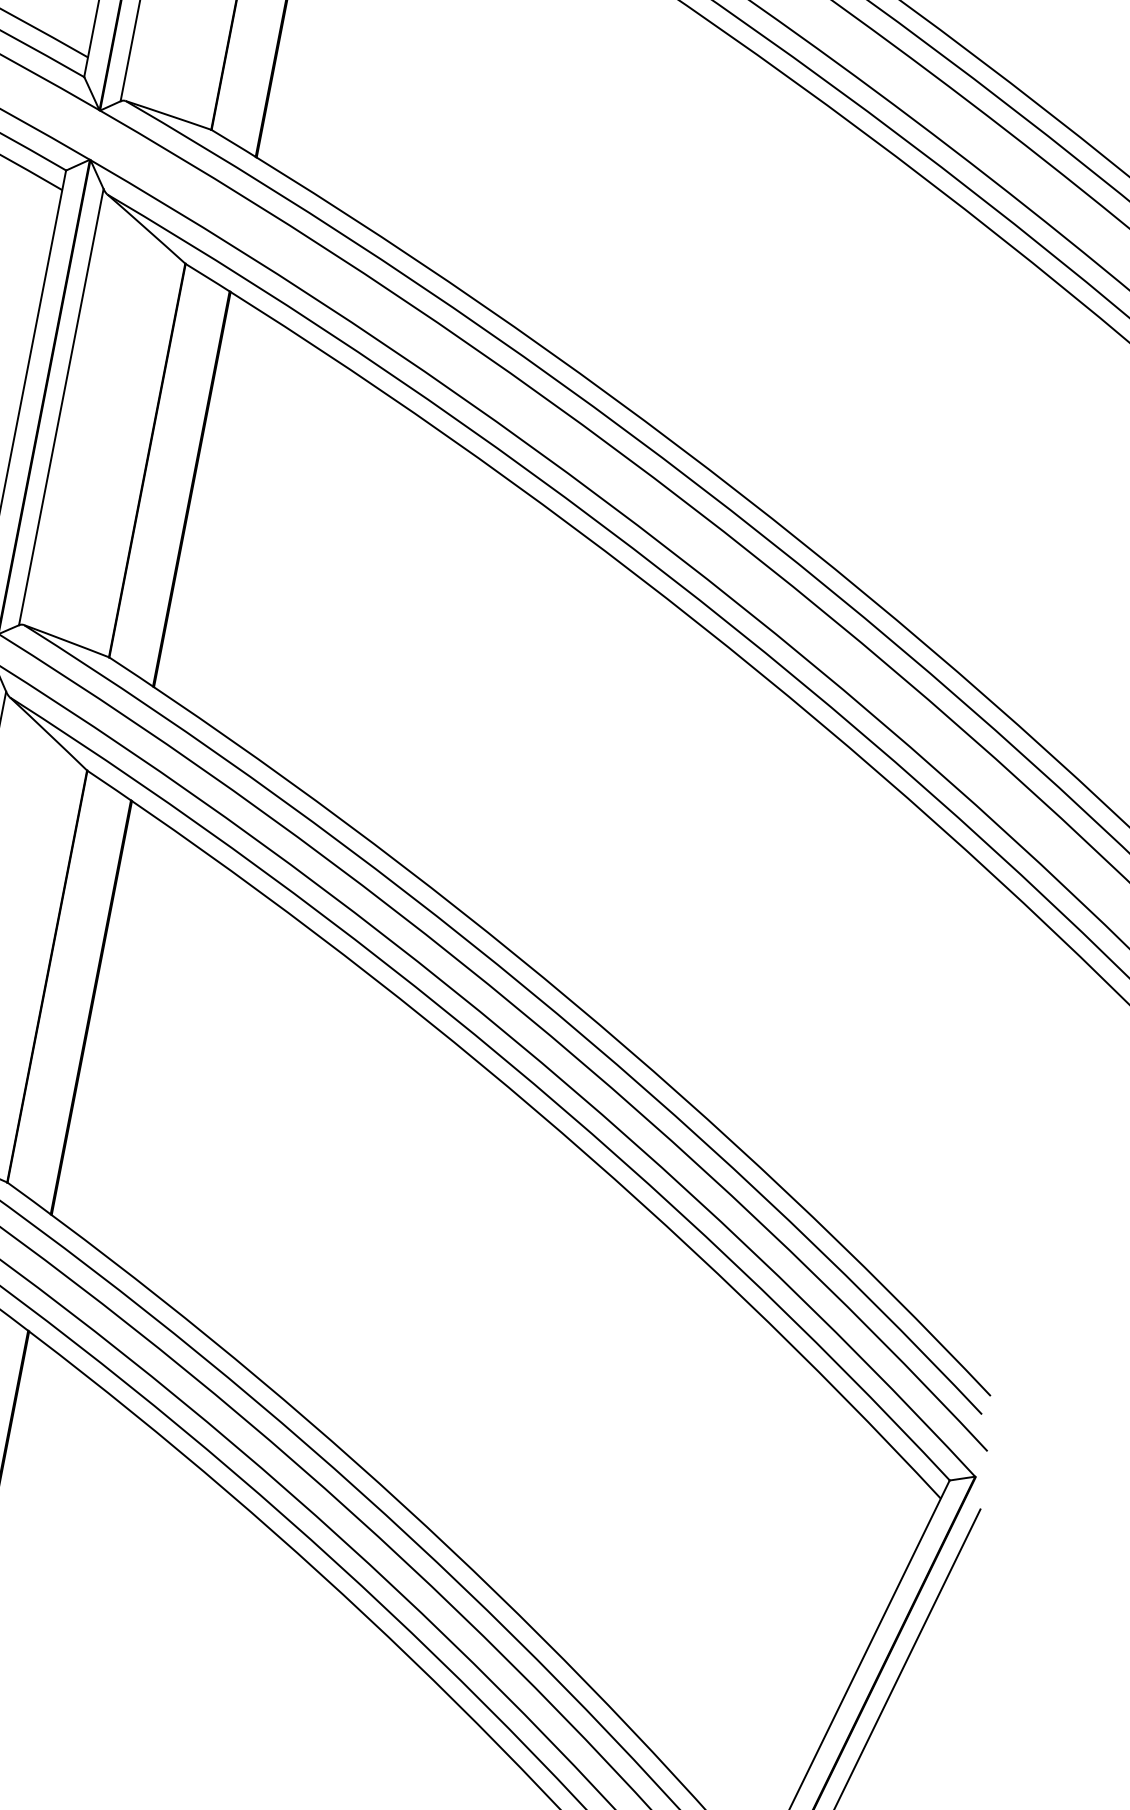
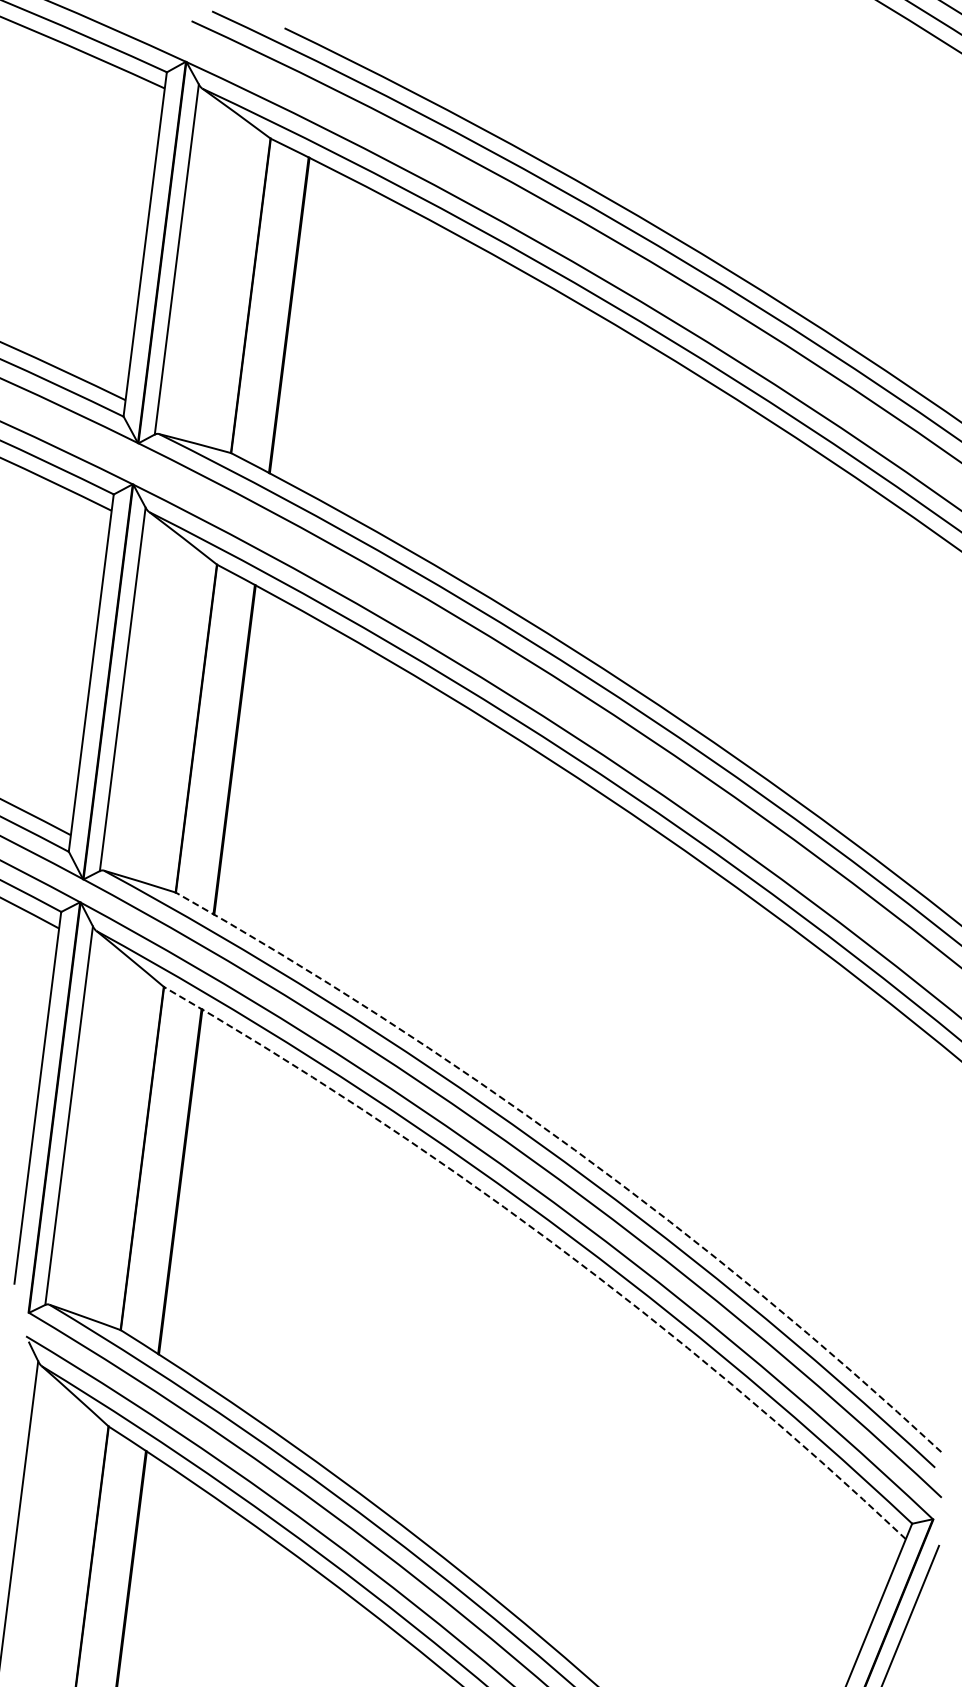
arc: (571, 1001) -> (574, 1150), solid -> dashed
arc: (534, 1109) -> (550, 1241), solid -> dashed

